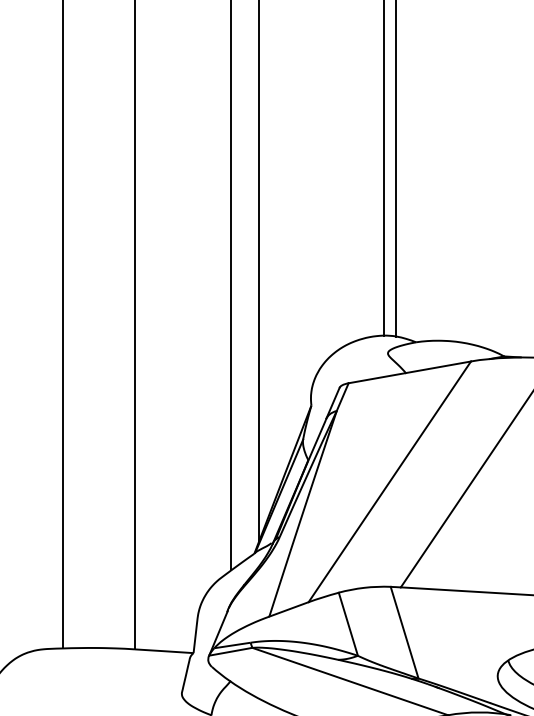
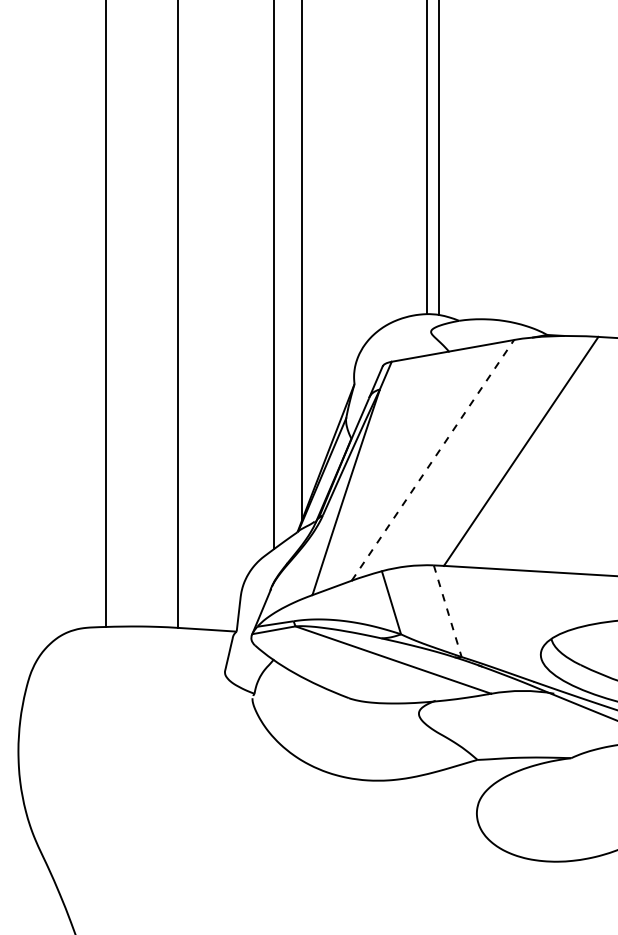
line: (390, 480) -> (433, 459), solid -> dashed
line: (404, 632) -> (447, 611), solid -> dashed

